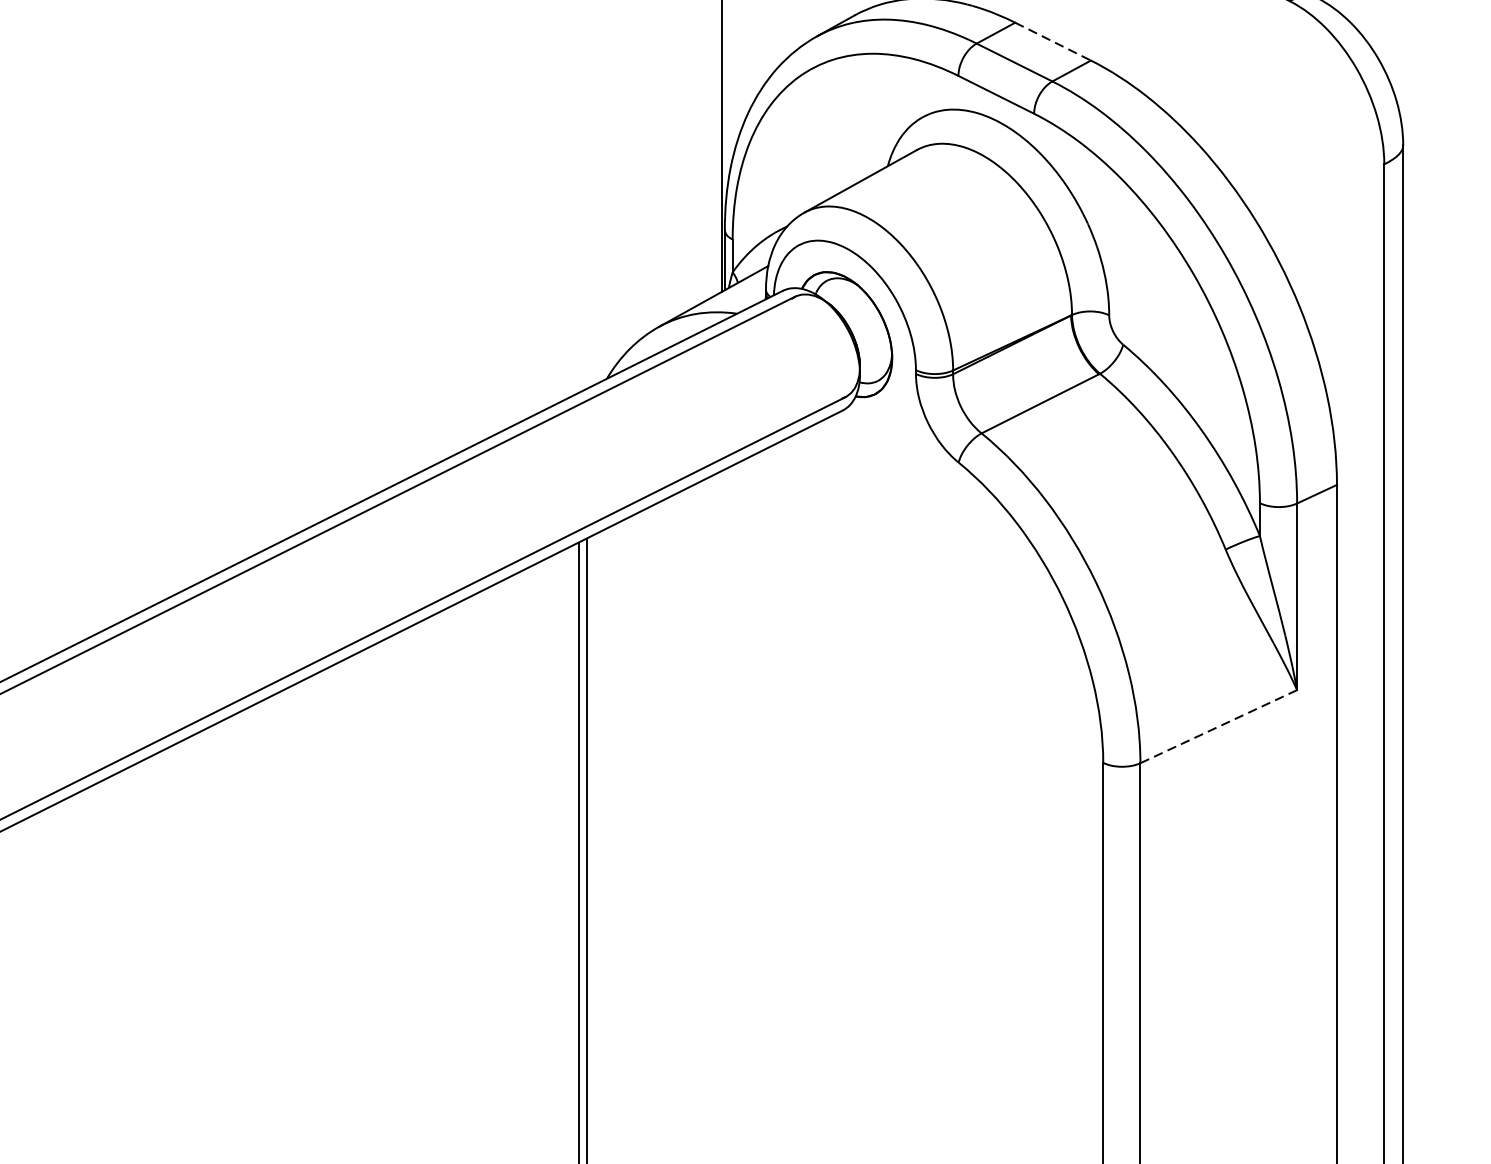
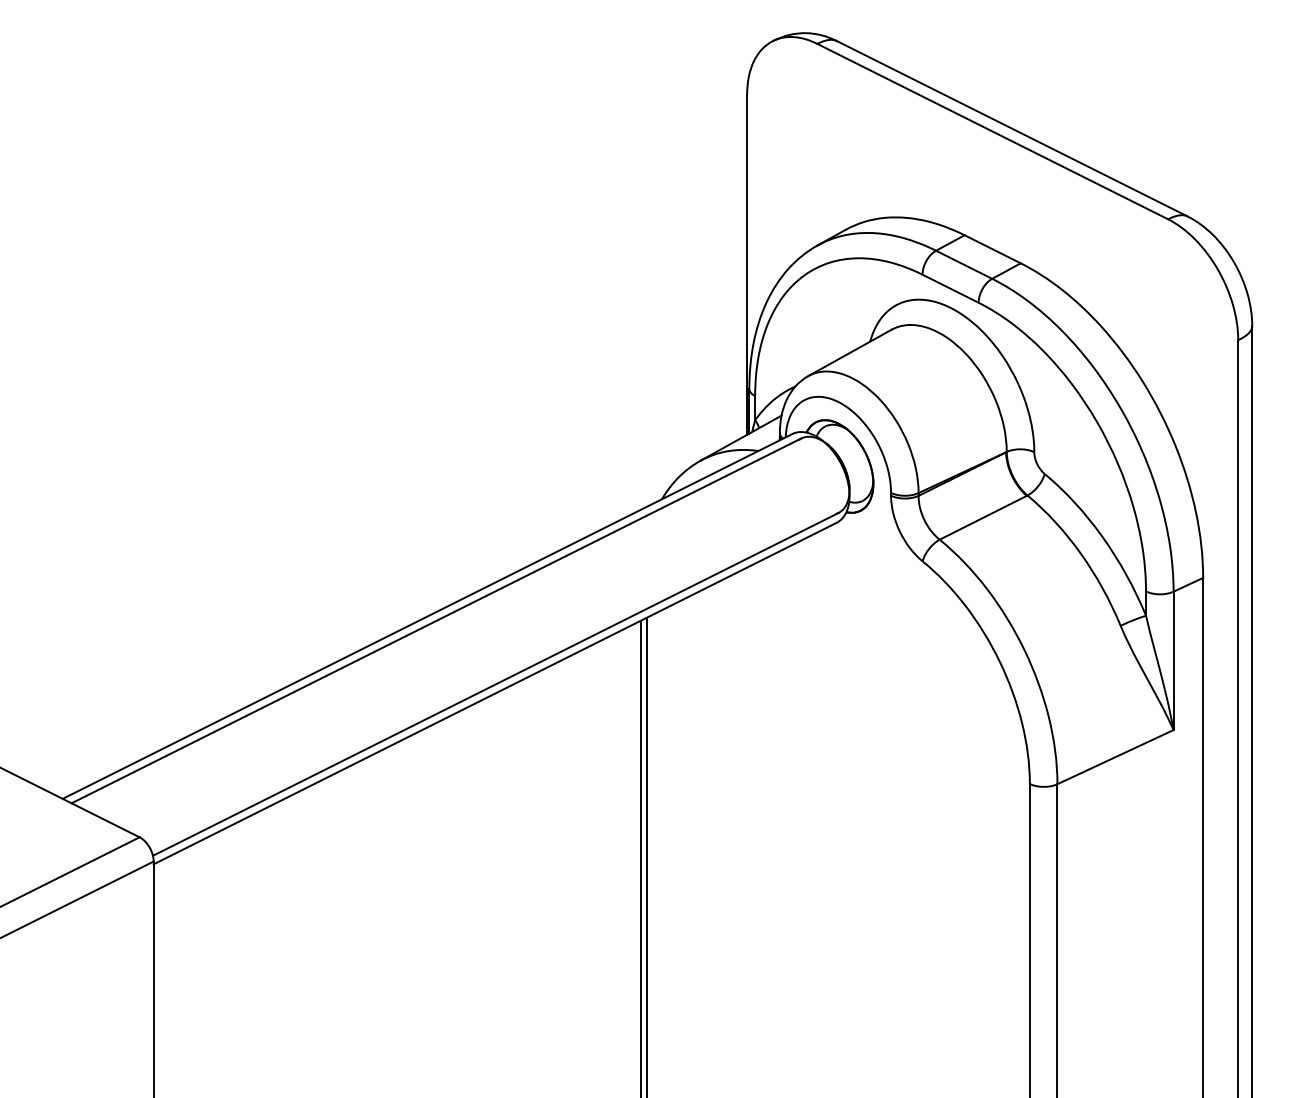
line: (1054, 41) -> (993, 249), dashed -> solid
line: (1218, 727) -> (1115, 757), dashed -> solid

